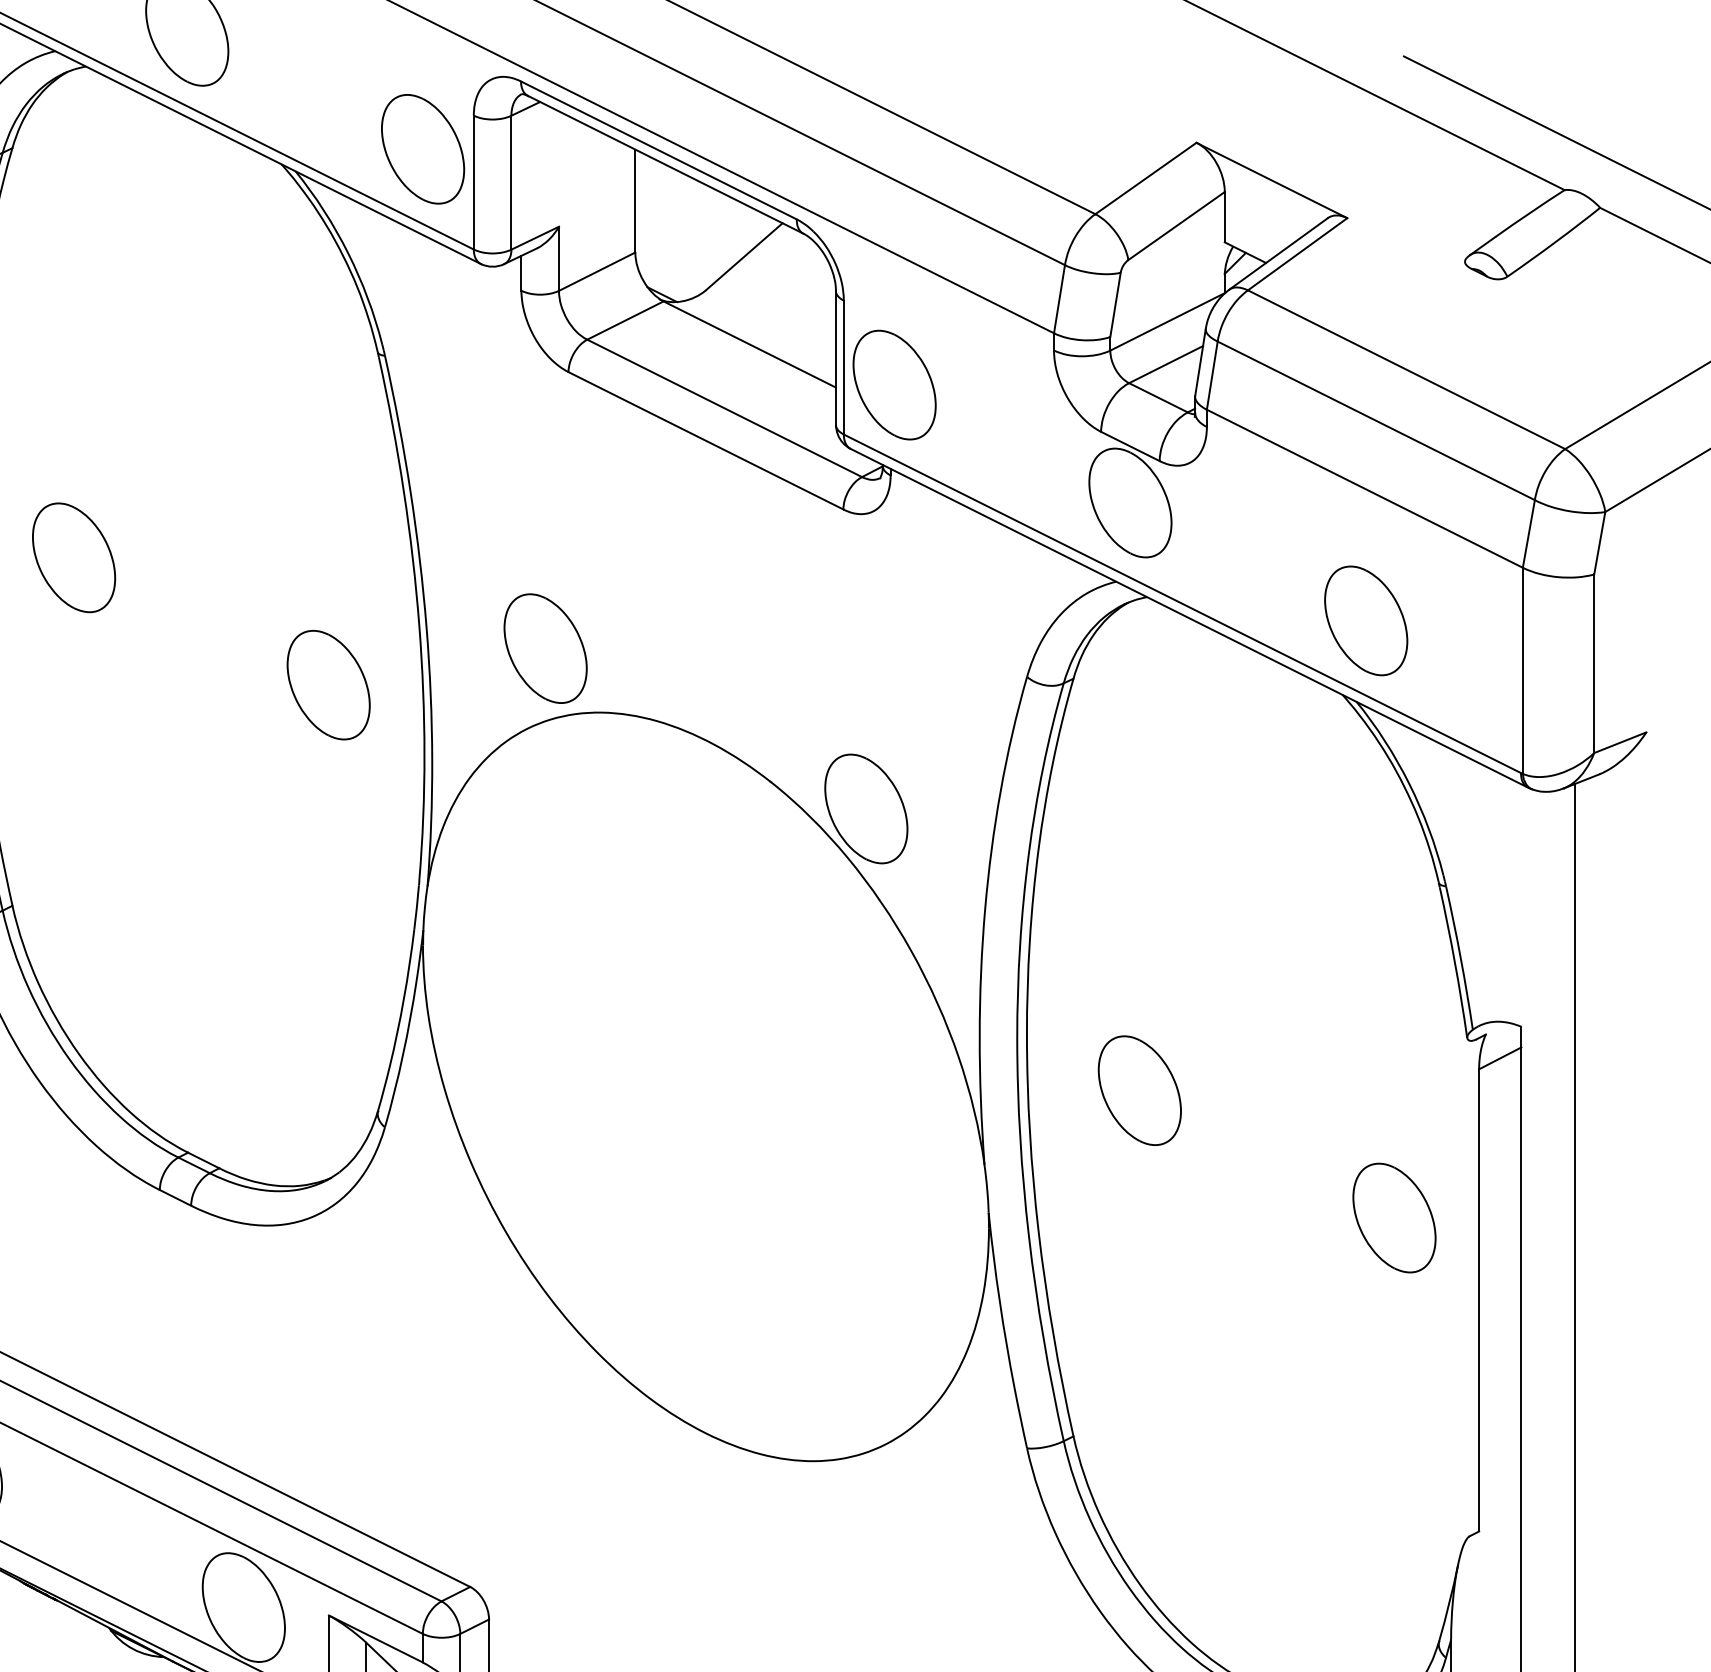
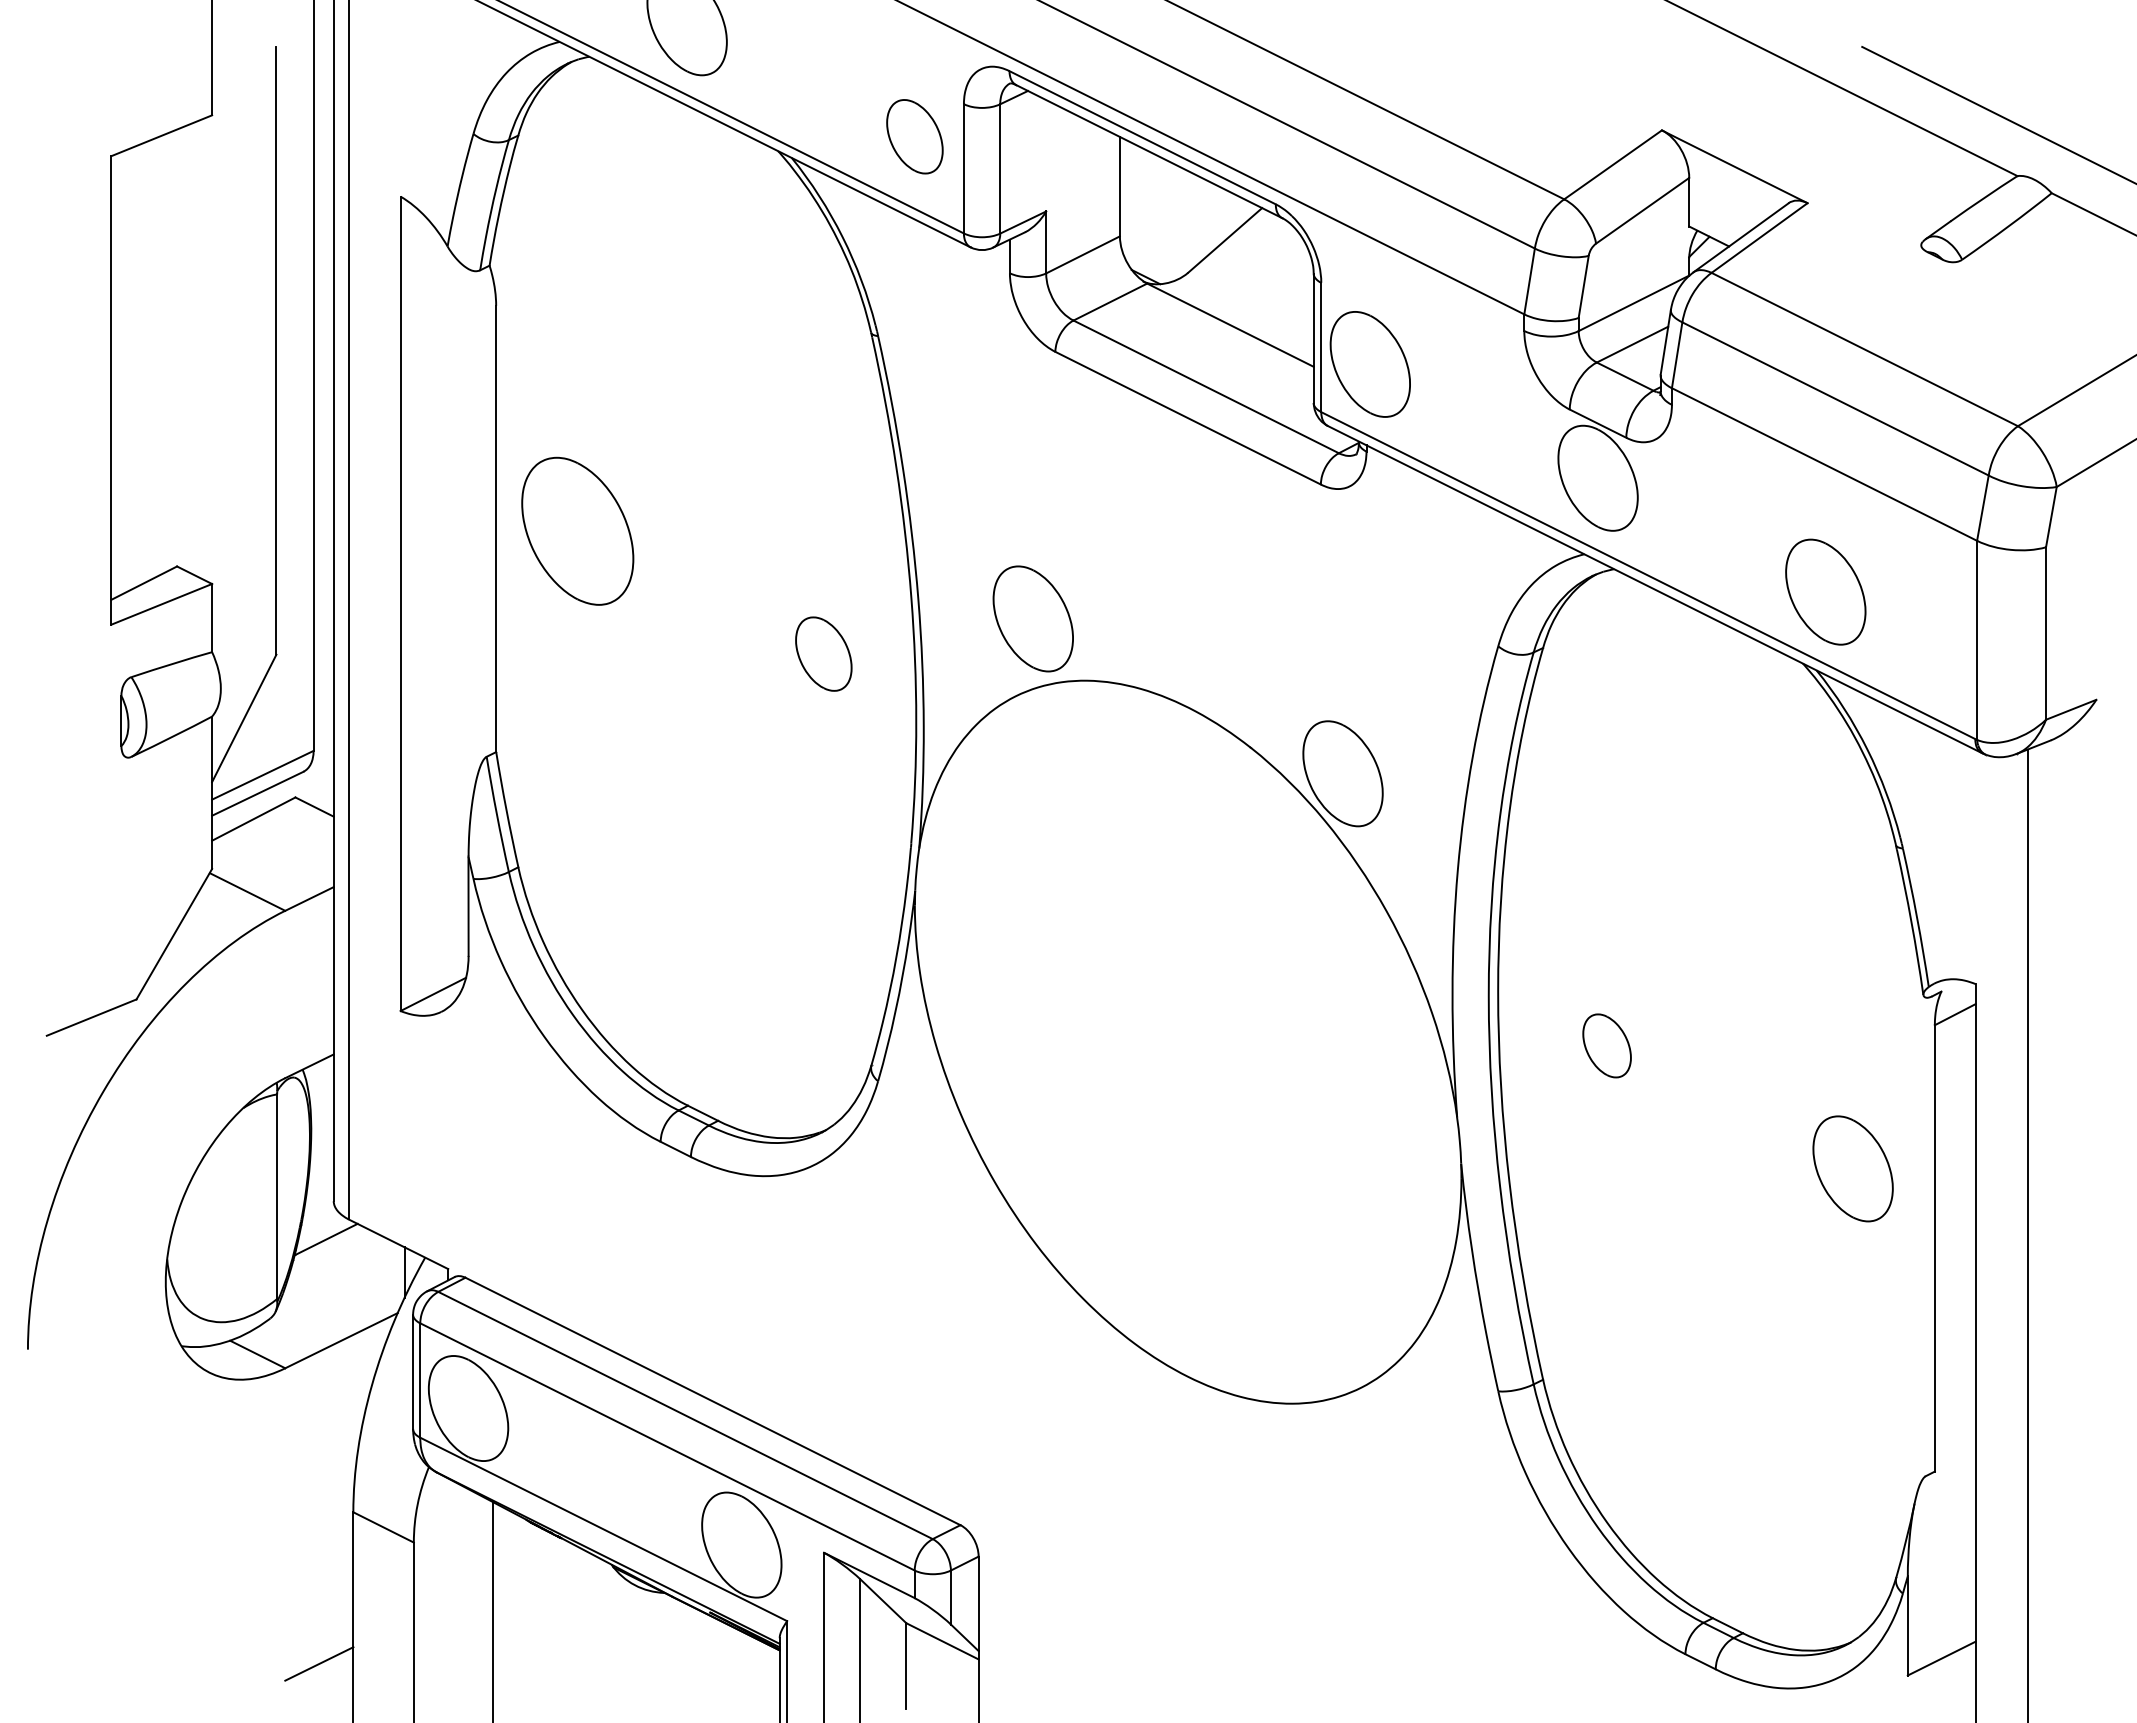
part: (422, 149) -> (914, 136), size x0.7
part: (73, 557) -> (577, 530), size x1.4
part: (328, 684) -> (823, 653), size x0.7
part: (1139, 1090) -> (1606, 1045), size x0.6

